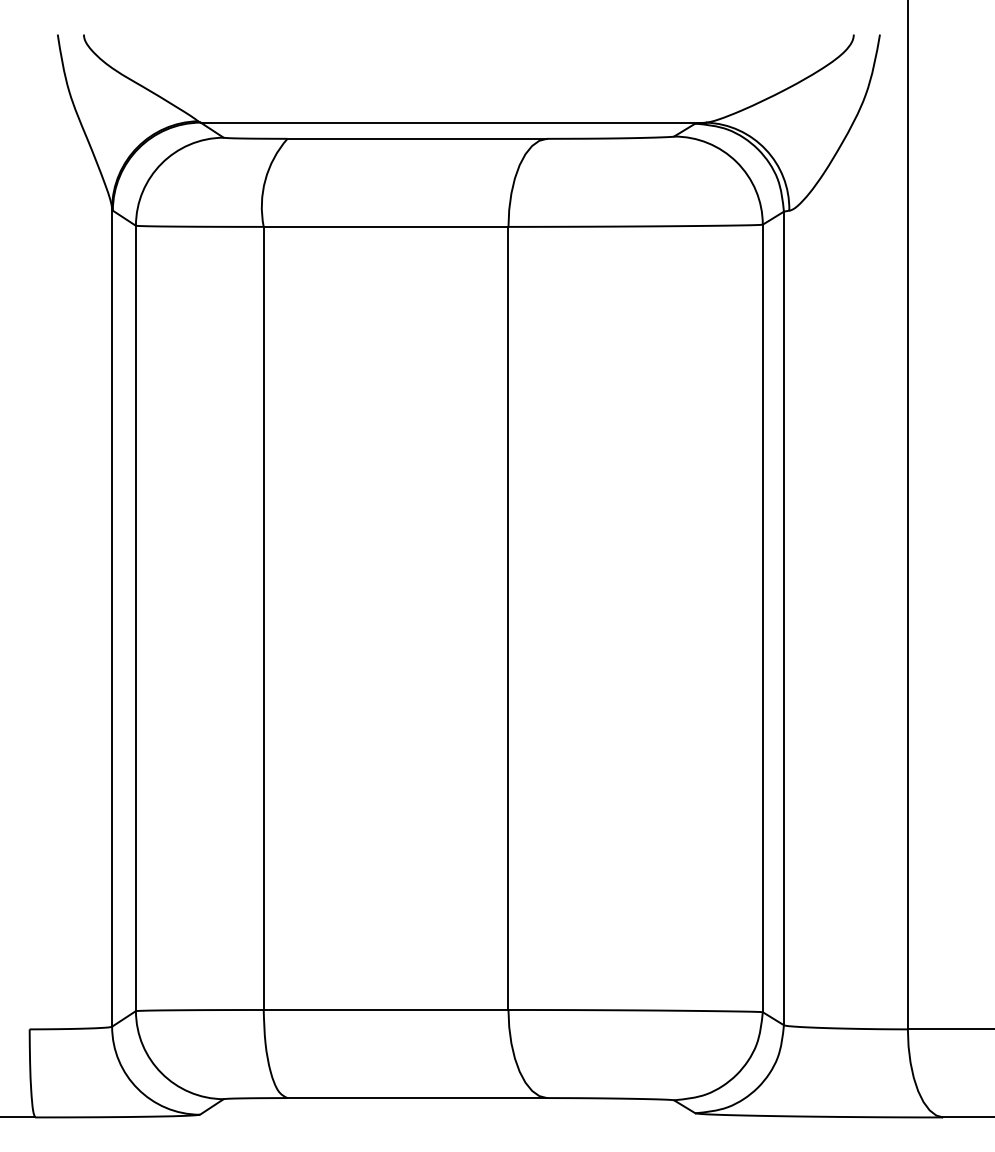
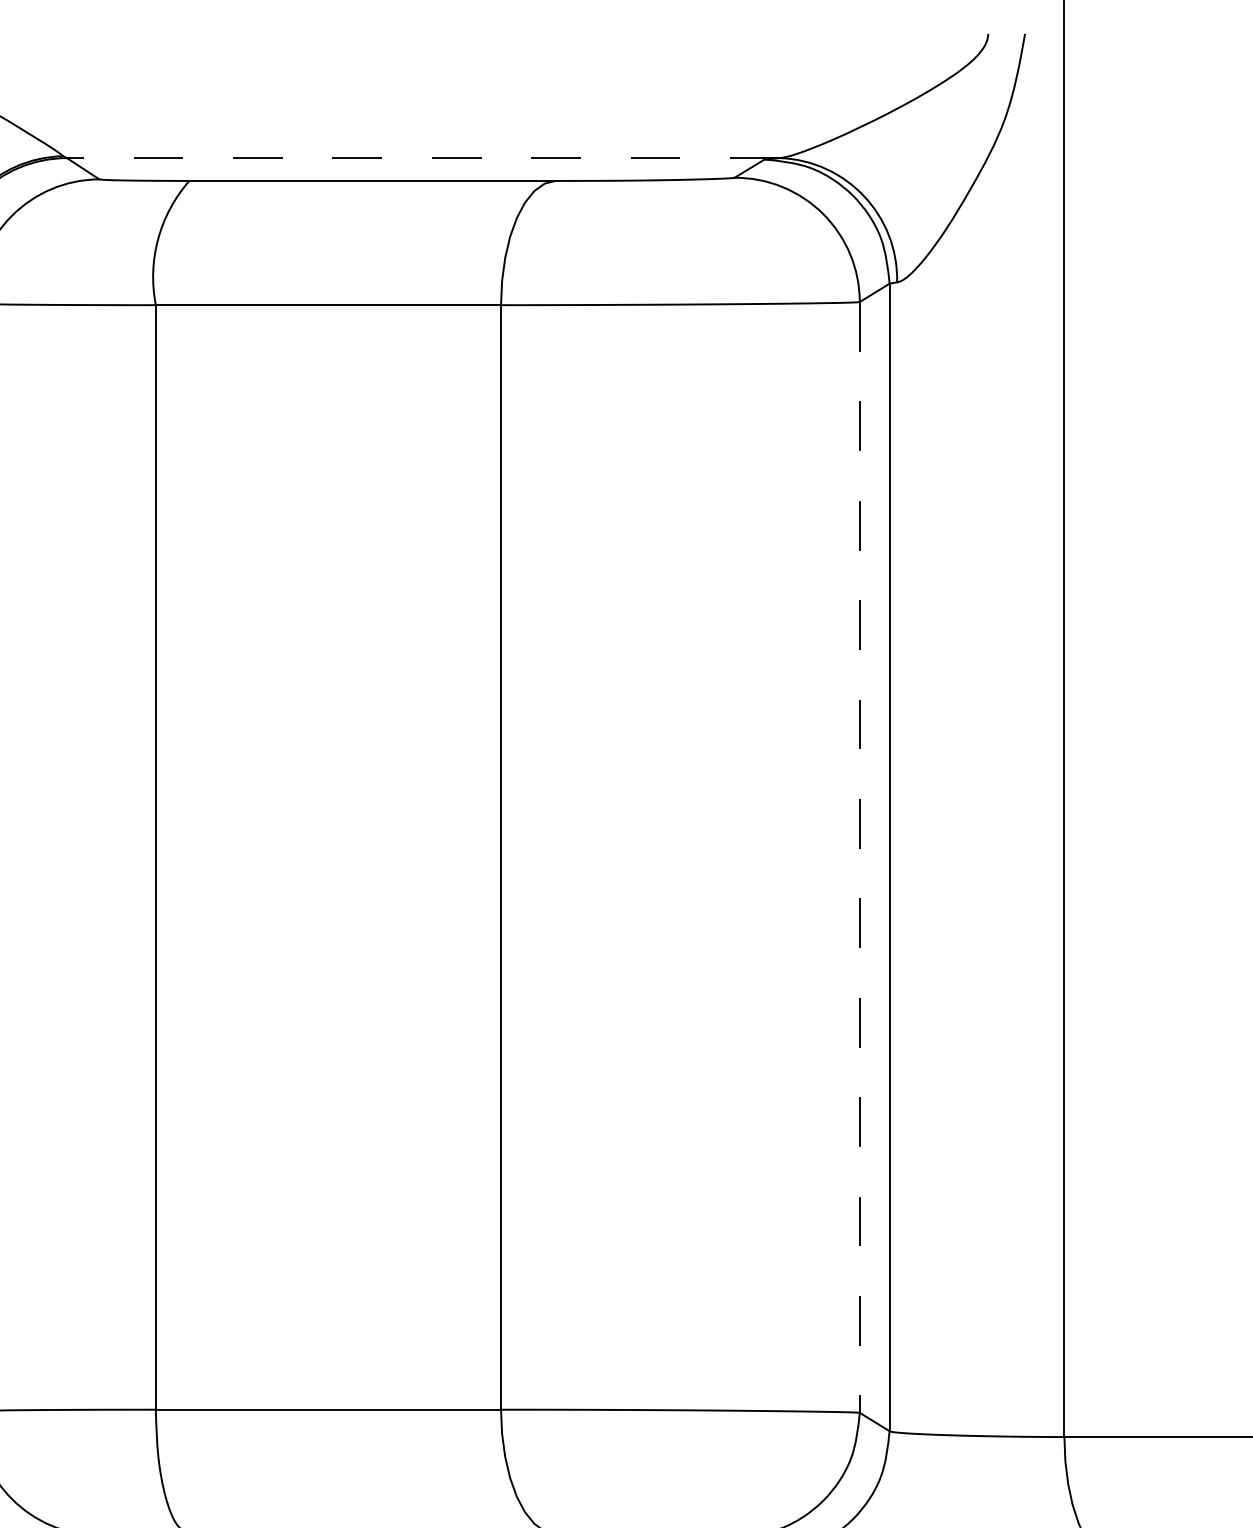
line: (453, 122) -> (423, 157), solid -> dashed
line: (762, 618) -> (859, 857), solid -> dashed

